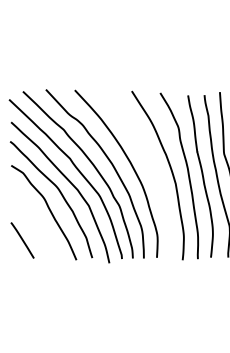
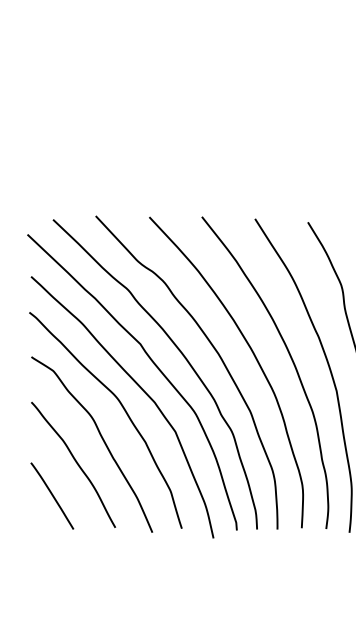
curve: (151, 169) -> (291, 364), added
curve: (34, 222) -> (74, 462), added

